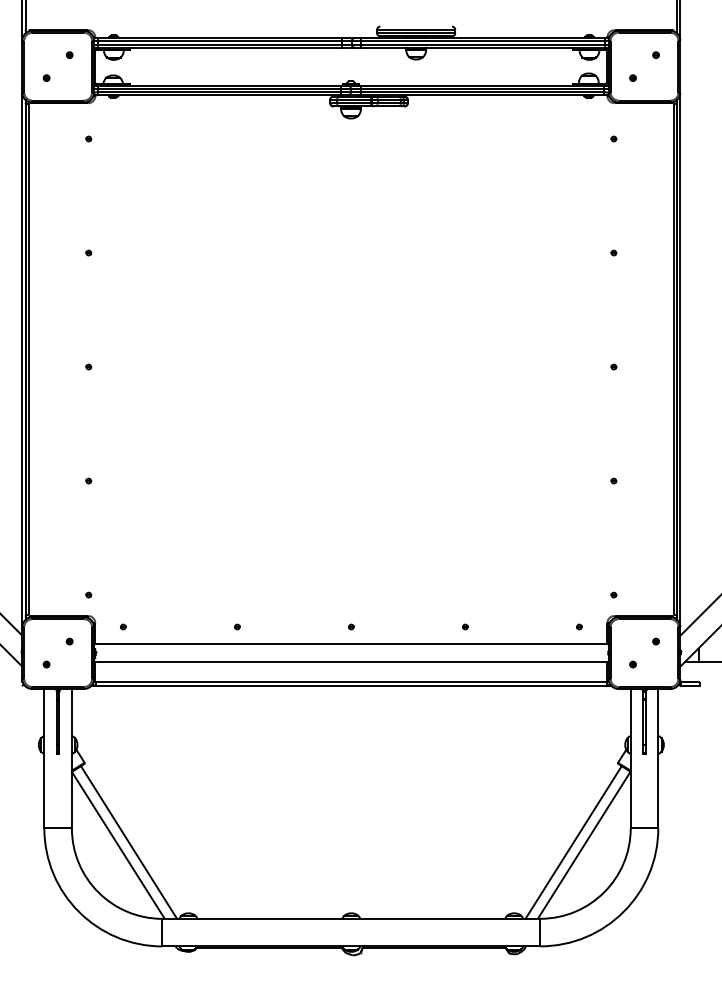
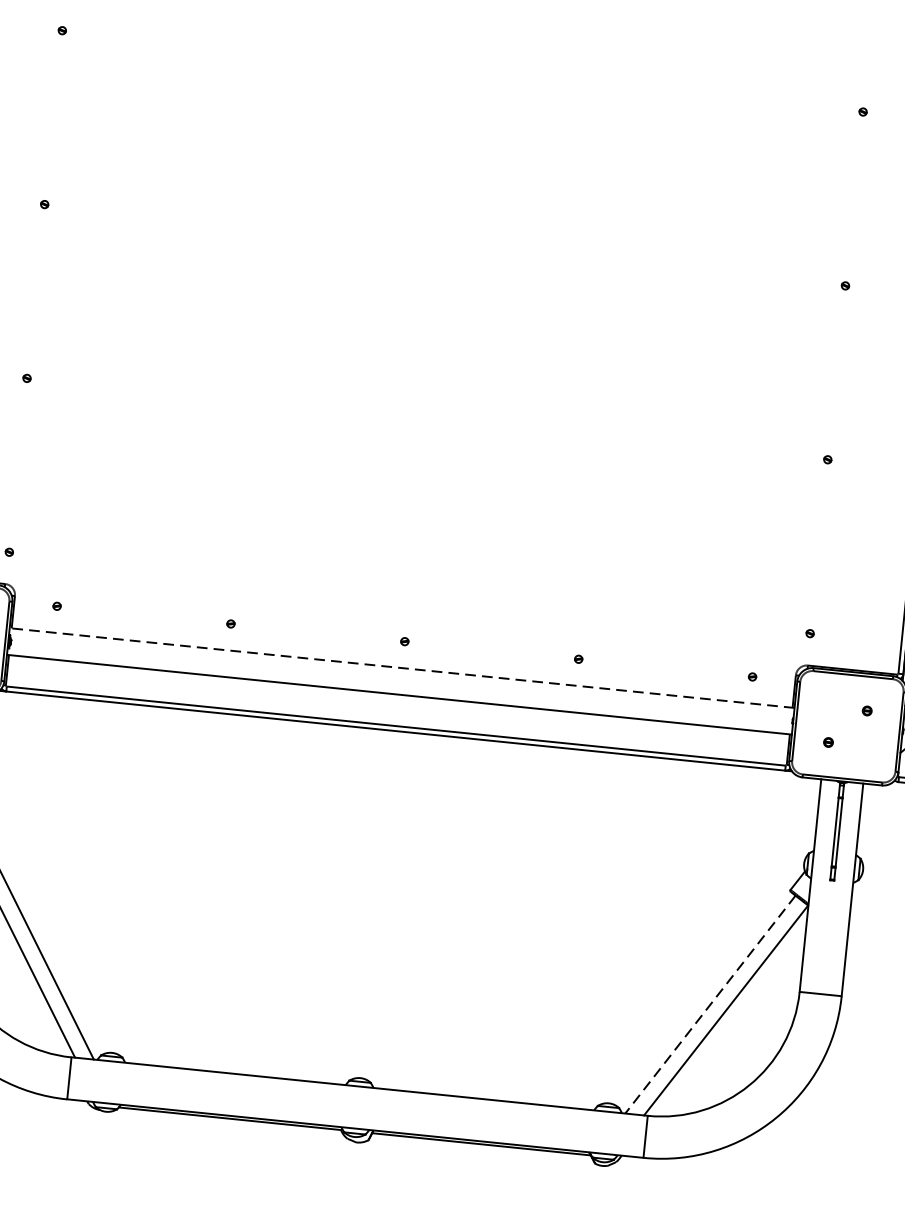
line: (350, 644) -> (400, 668), solid -> dashed
line: (573, 842) -> (710, 1004), solid -> dashed

